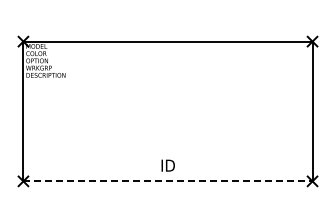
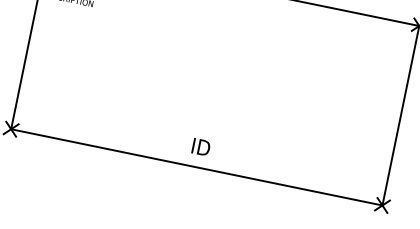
line: (168, 181) -> (197, 167), dashed -> solid

